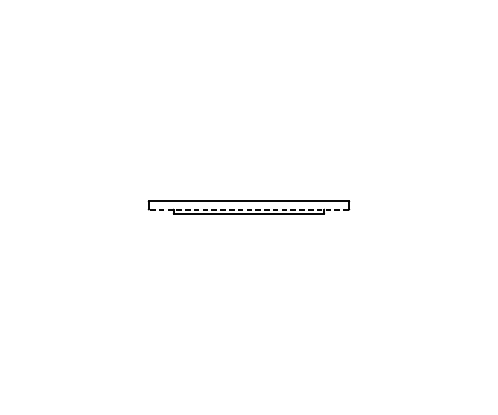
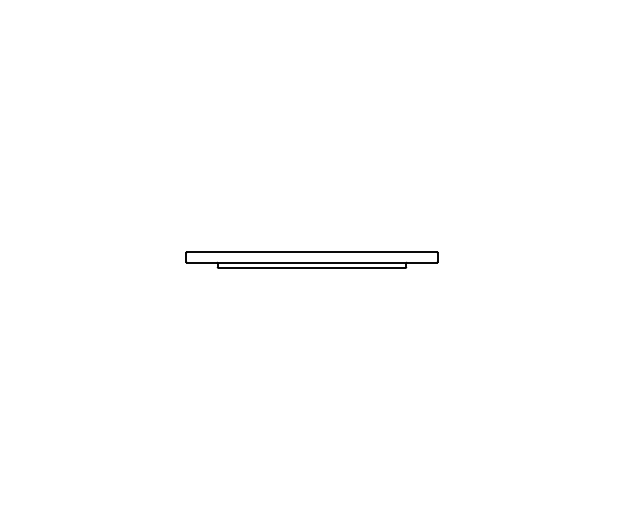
line: (248, 209) -> (311, 262), dashed -> solid

